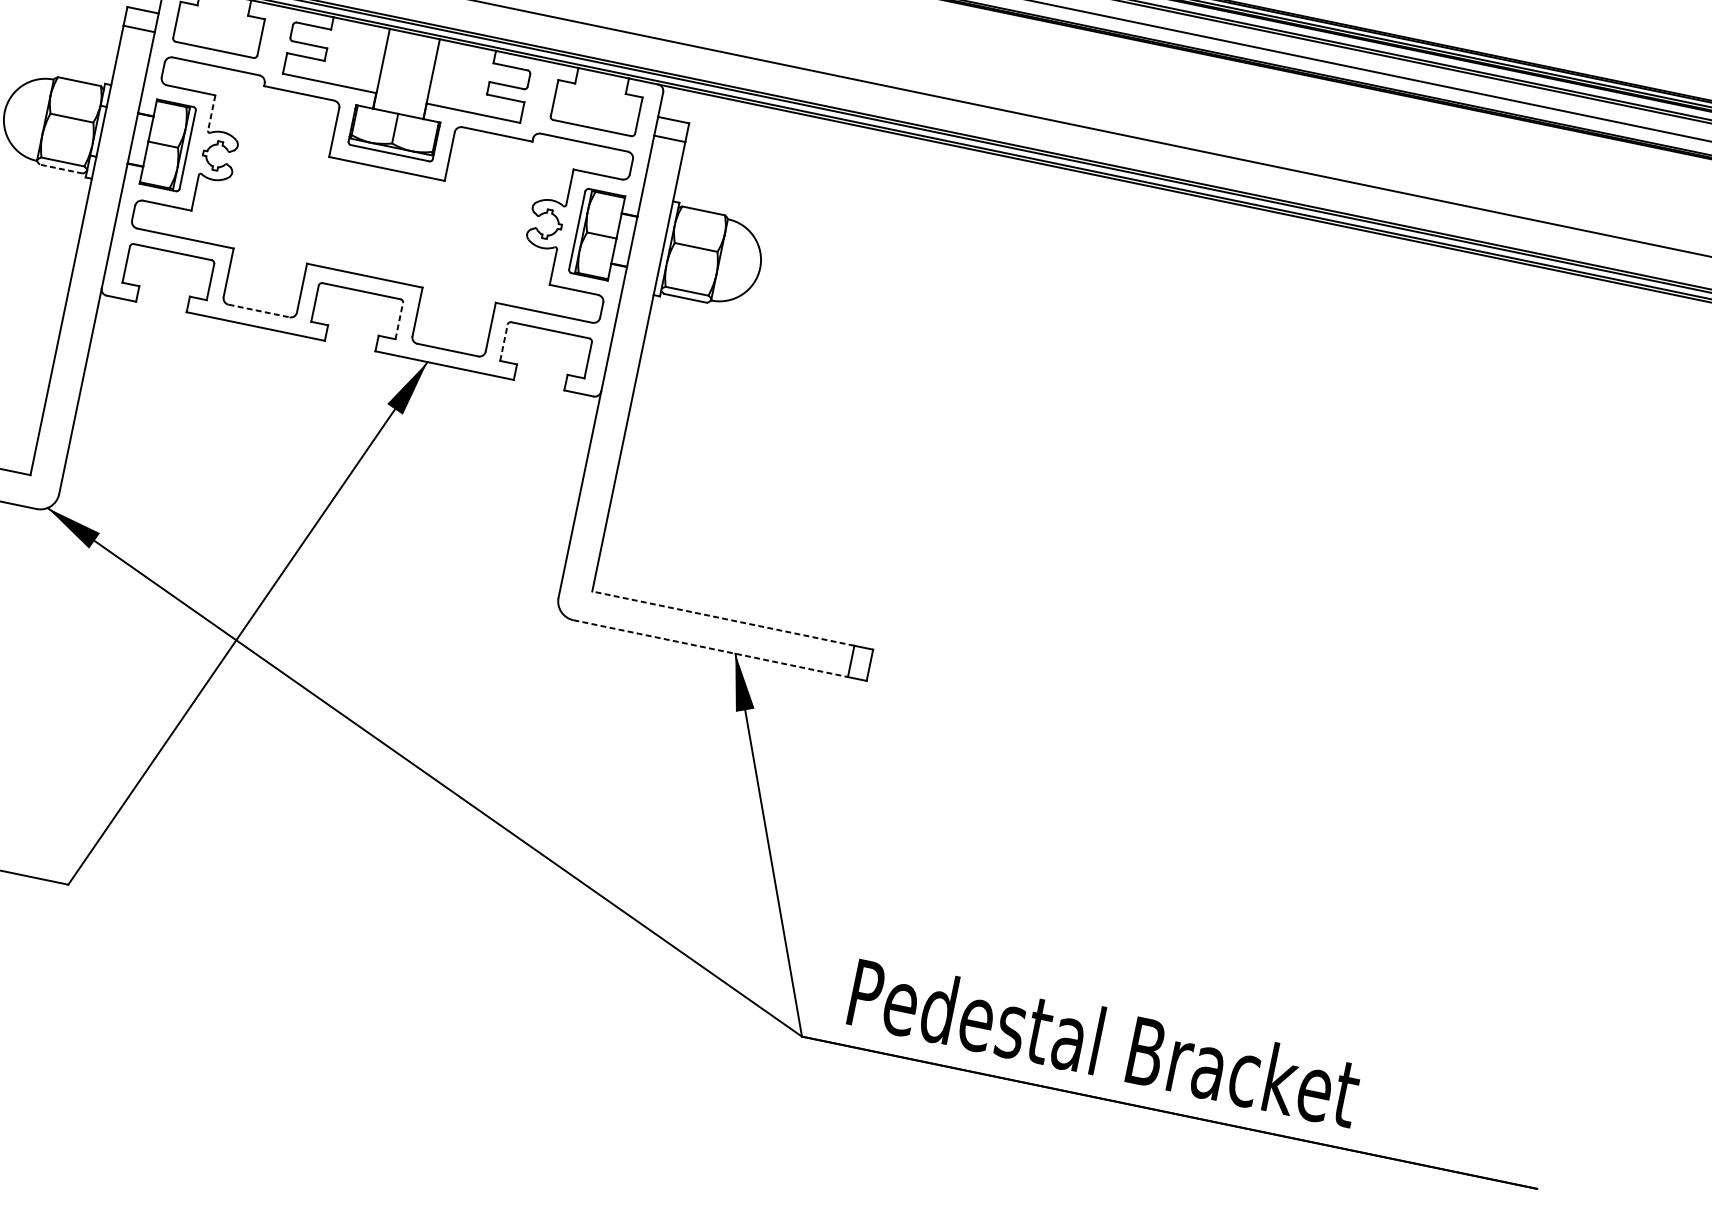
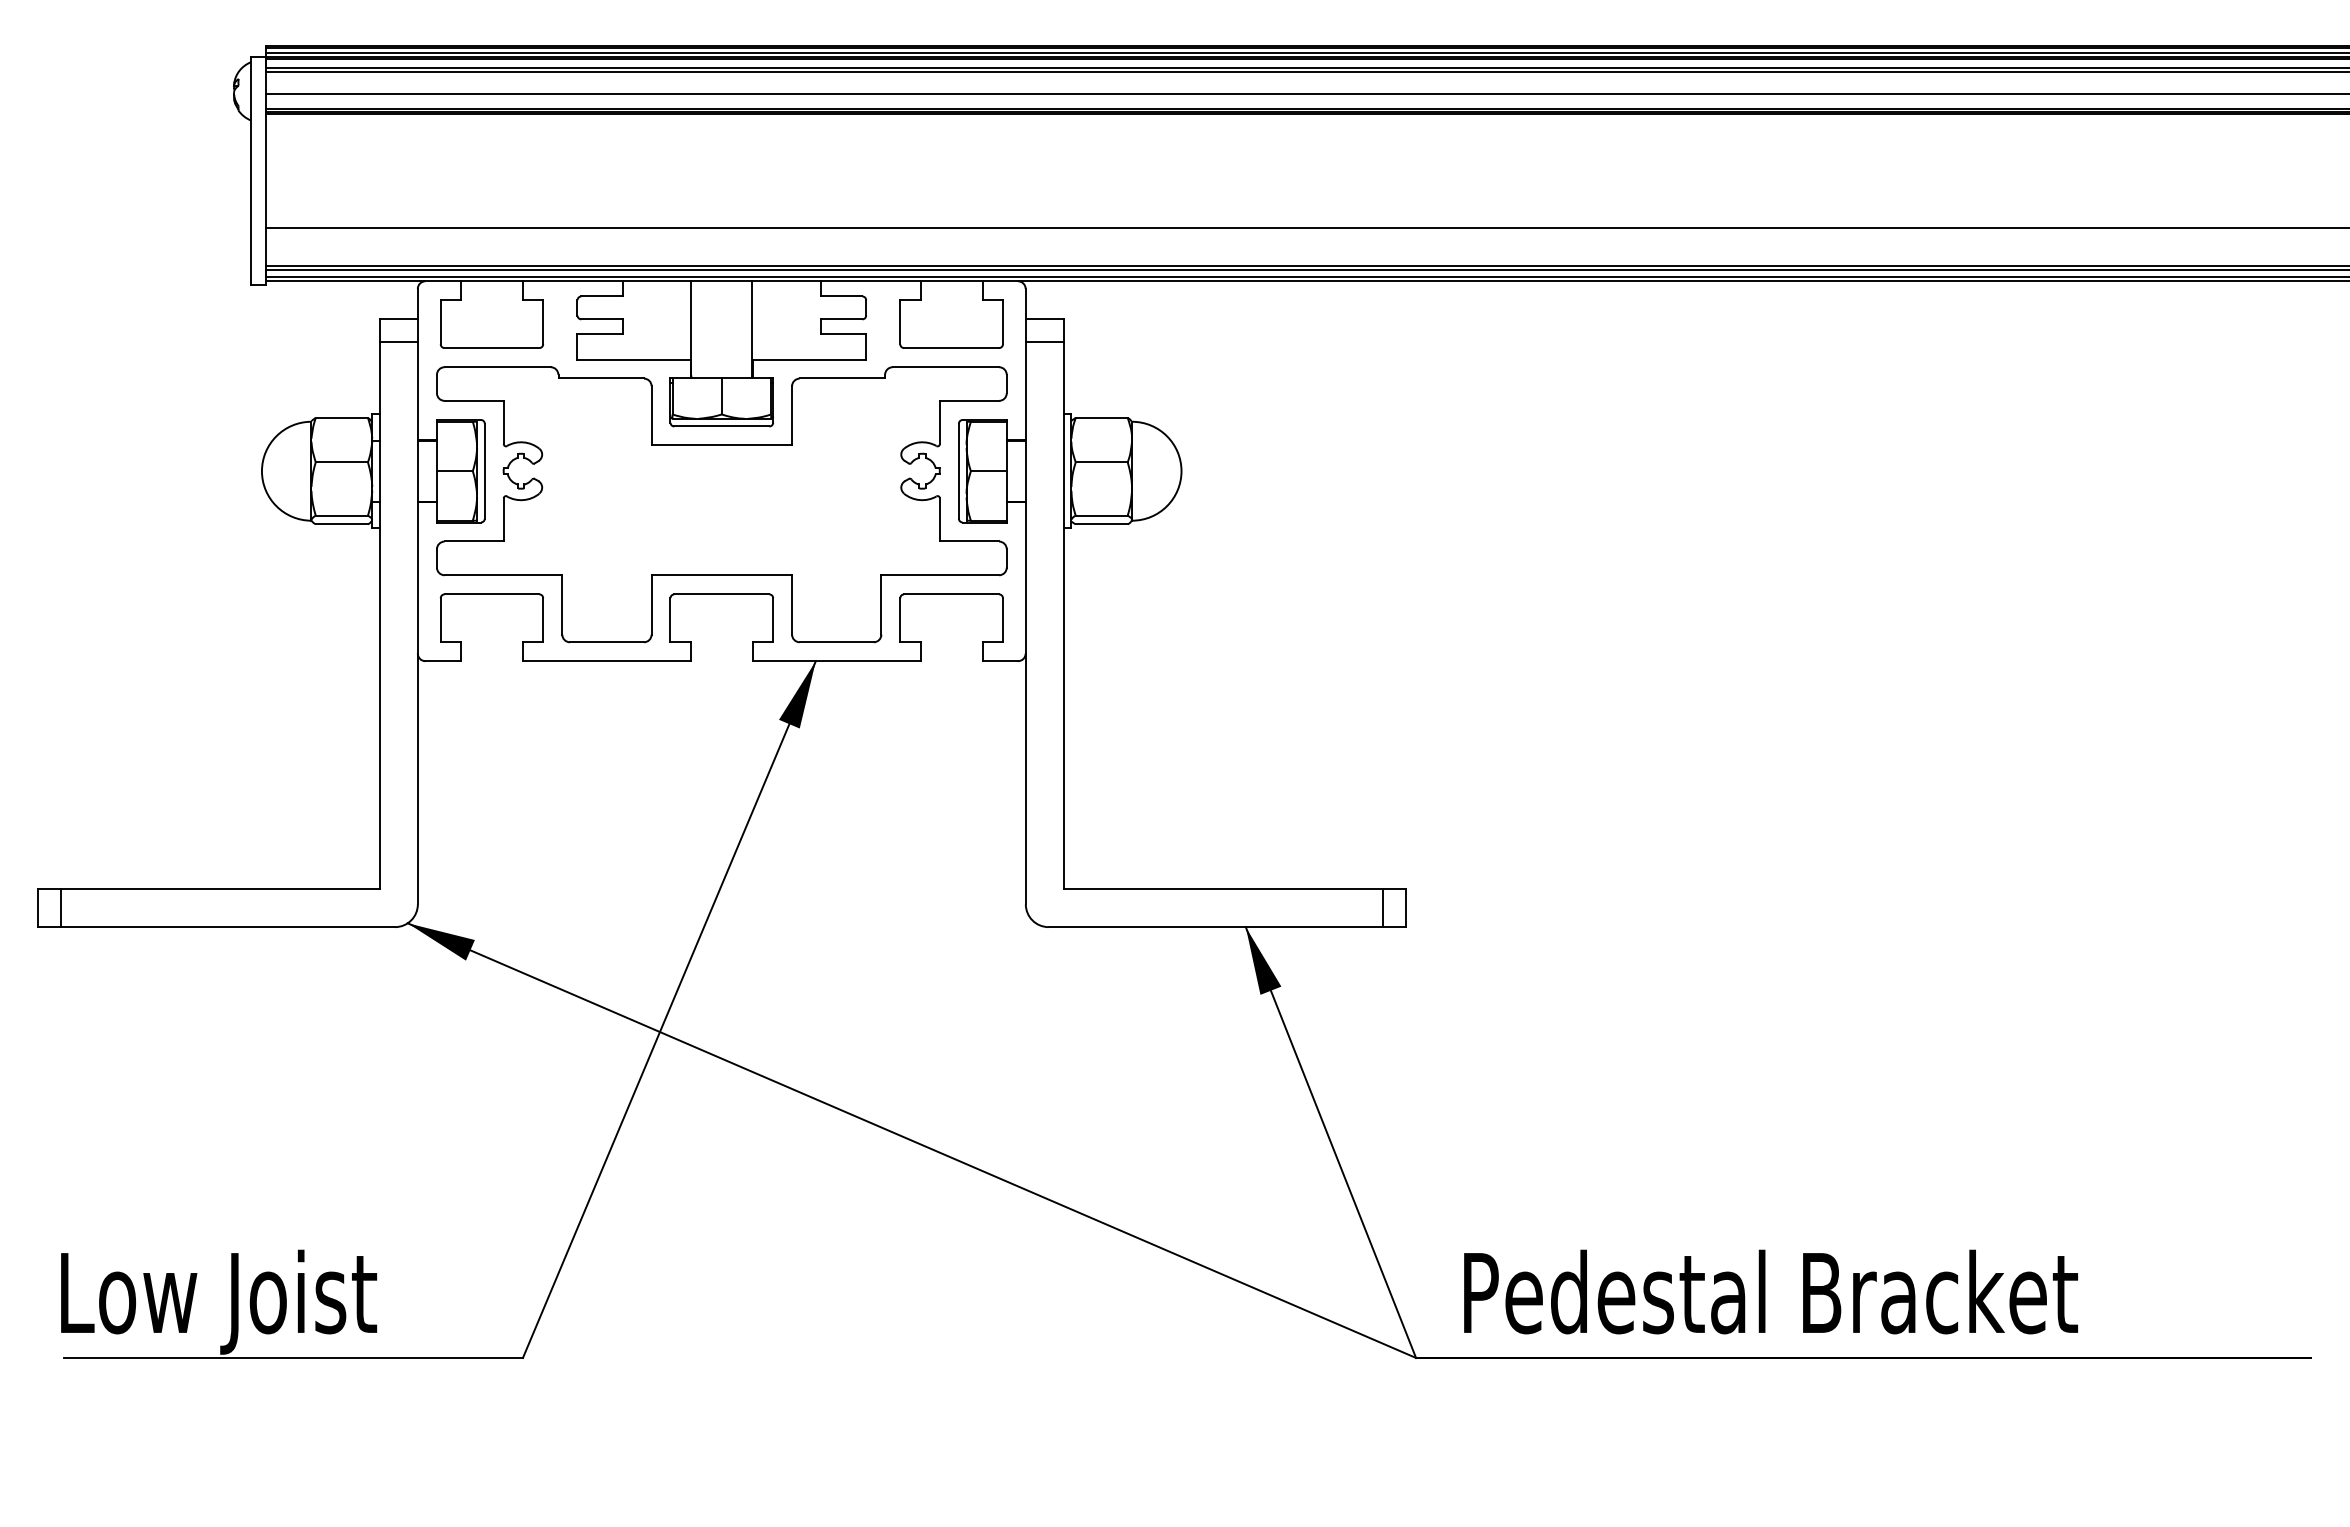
line: (211, 112) -> (503, 422), dashed -> solid
line: (61, 169) -> (341, 524), dashed -> solid
line: (259, 311) -> (607, 642), dashed -> solid
line: (399, 321) -> (773, 620), dashed -> solid
line: (503, 343) -> (900, 620), dashed -> solid
line: (723, 619) -> (1223, 889), dashed -> solid
line: (711, 649) -> (1216, 927), dashed -> solid

